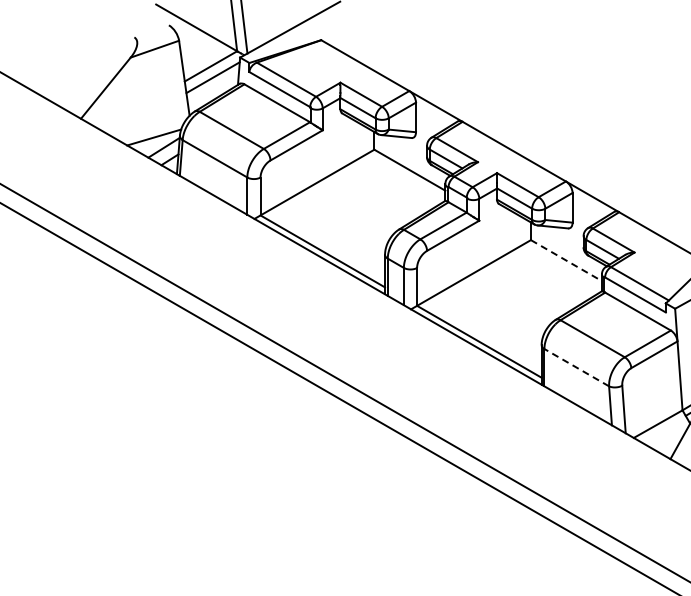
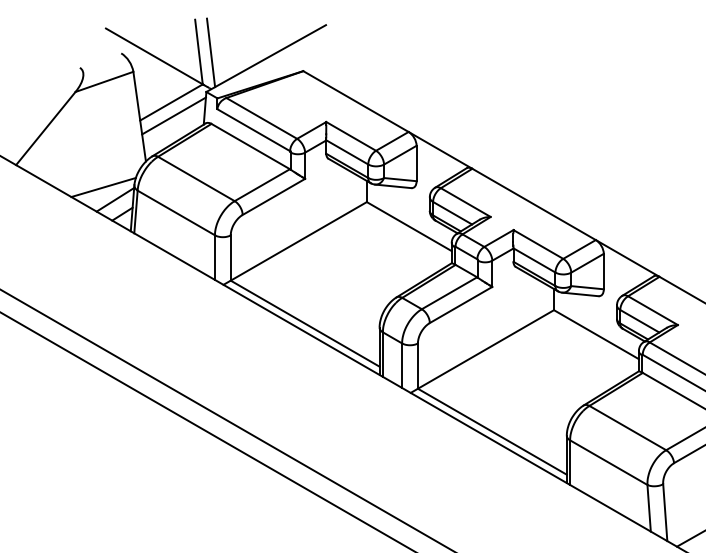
line: (566, 260) -> (596, 334), dashed -> solid
line: (576, 367) -> (608, 462), dashed -> solid

